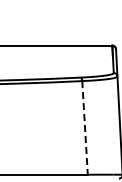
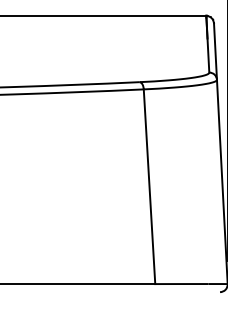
line: (85, 127) -> (150, 185), dashed -> solid

